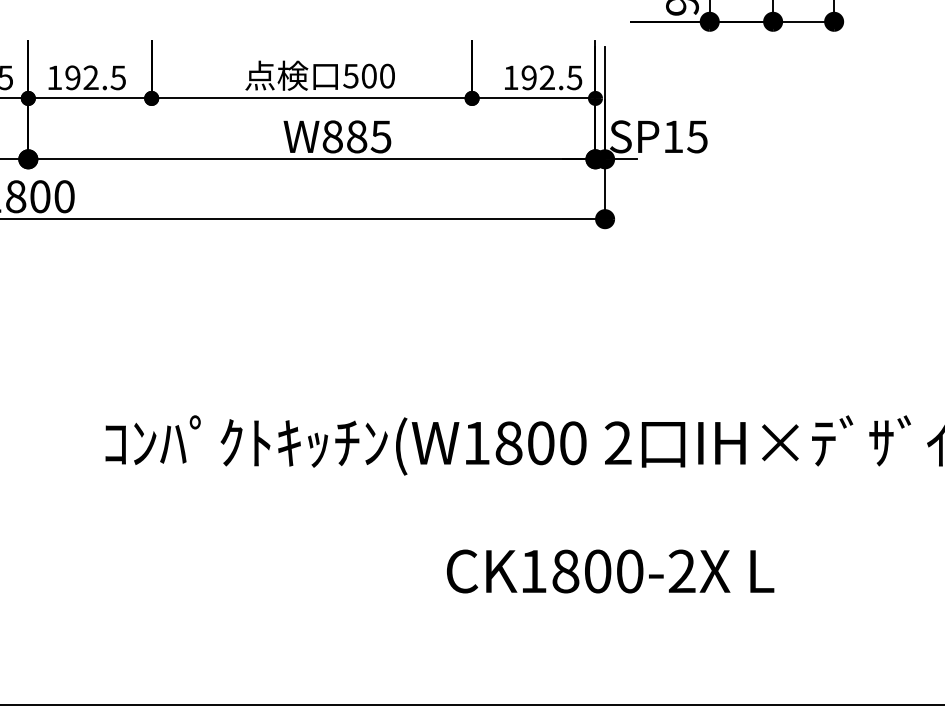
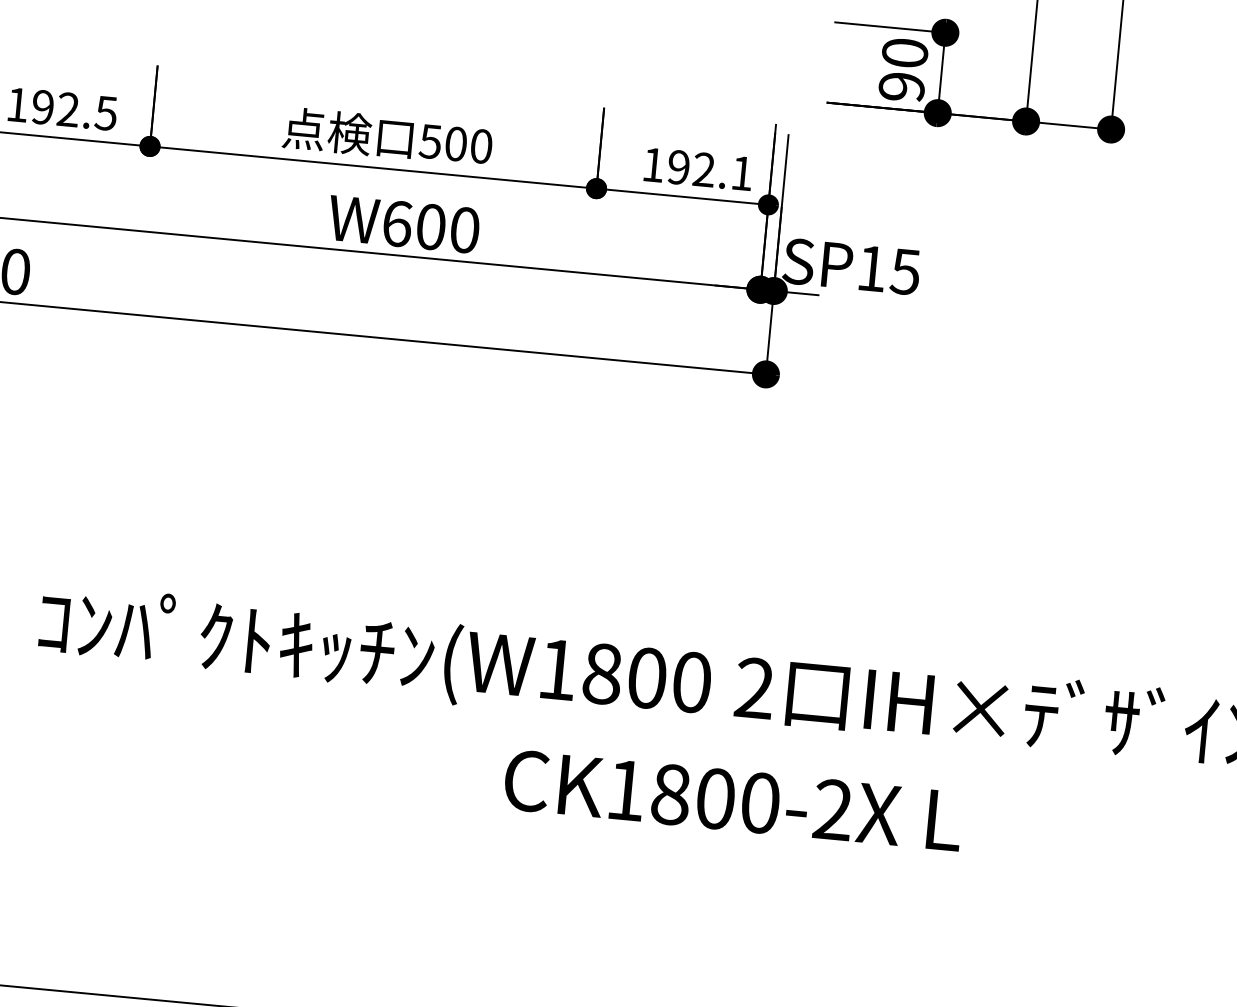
text: (574, 77) -> (741, 172), 192.5 -> 192.1
text: (356, 136) -> (430, 226), W885 -> W600
text: (610, 571) -> (733, 800), moved

